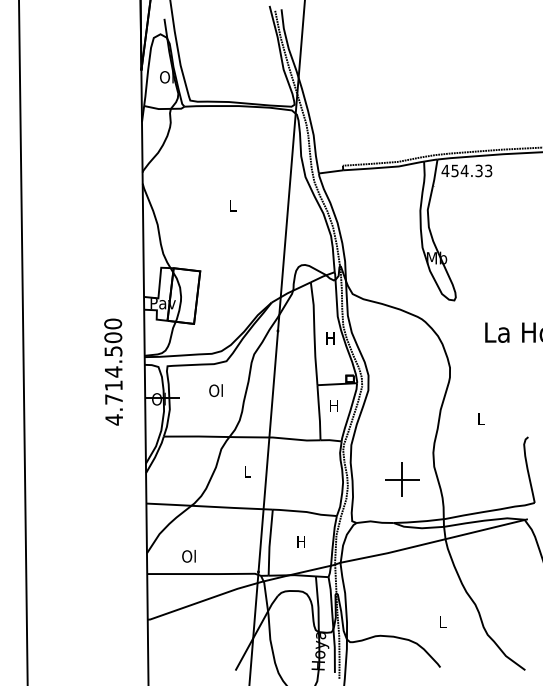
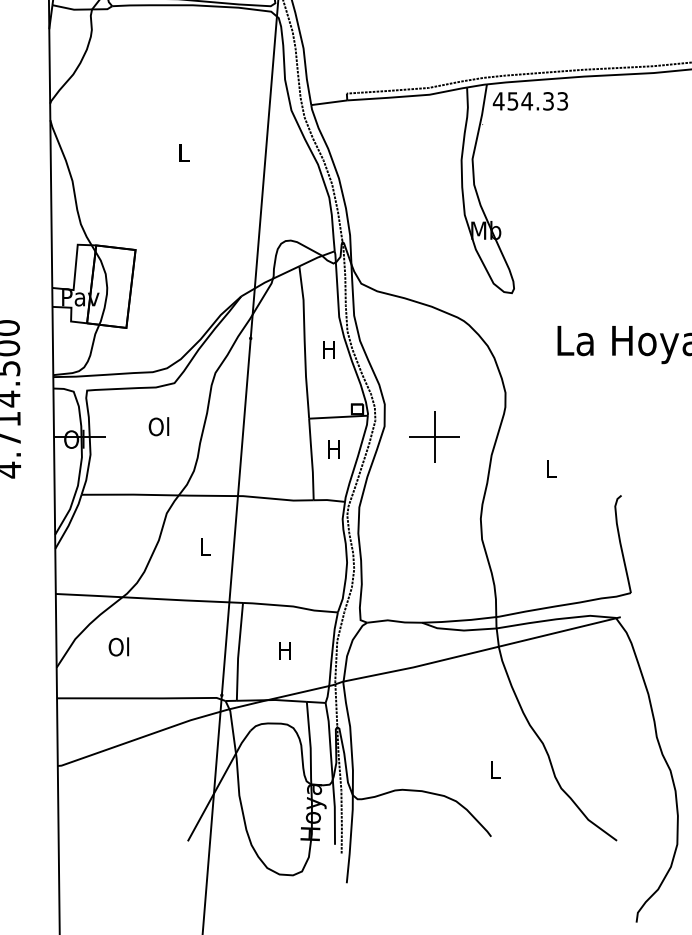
part: (402, 479) -> (435, 436), moved
text: (188, 556) -> (118, 647), moved

